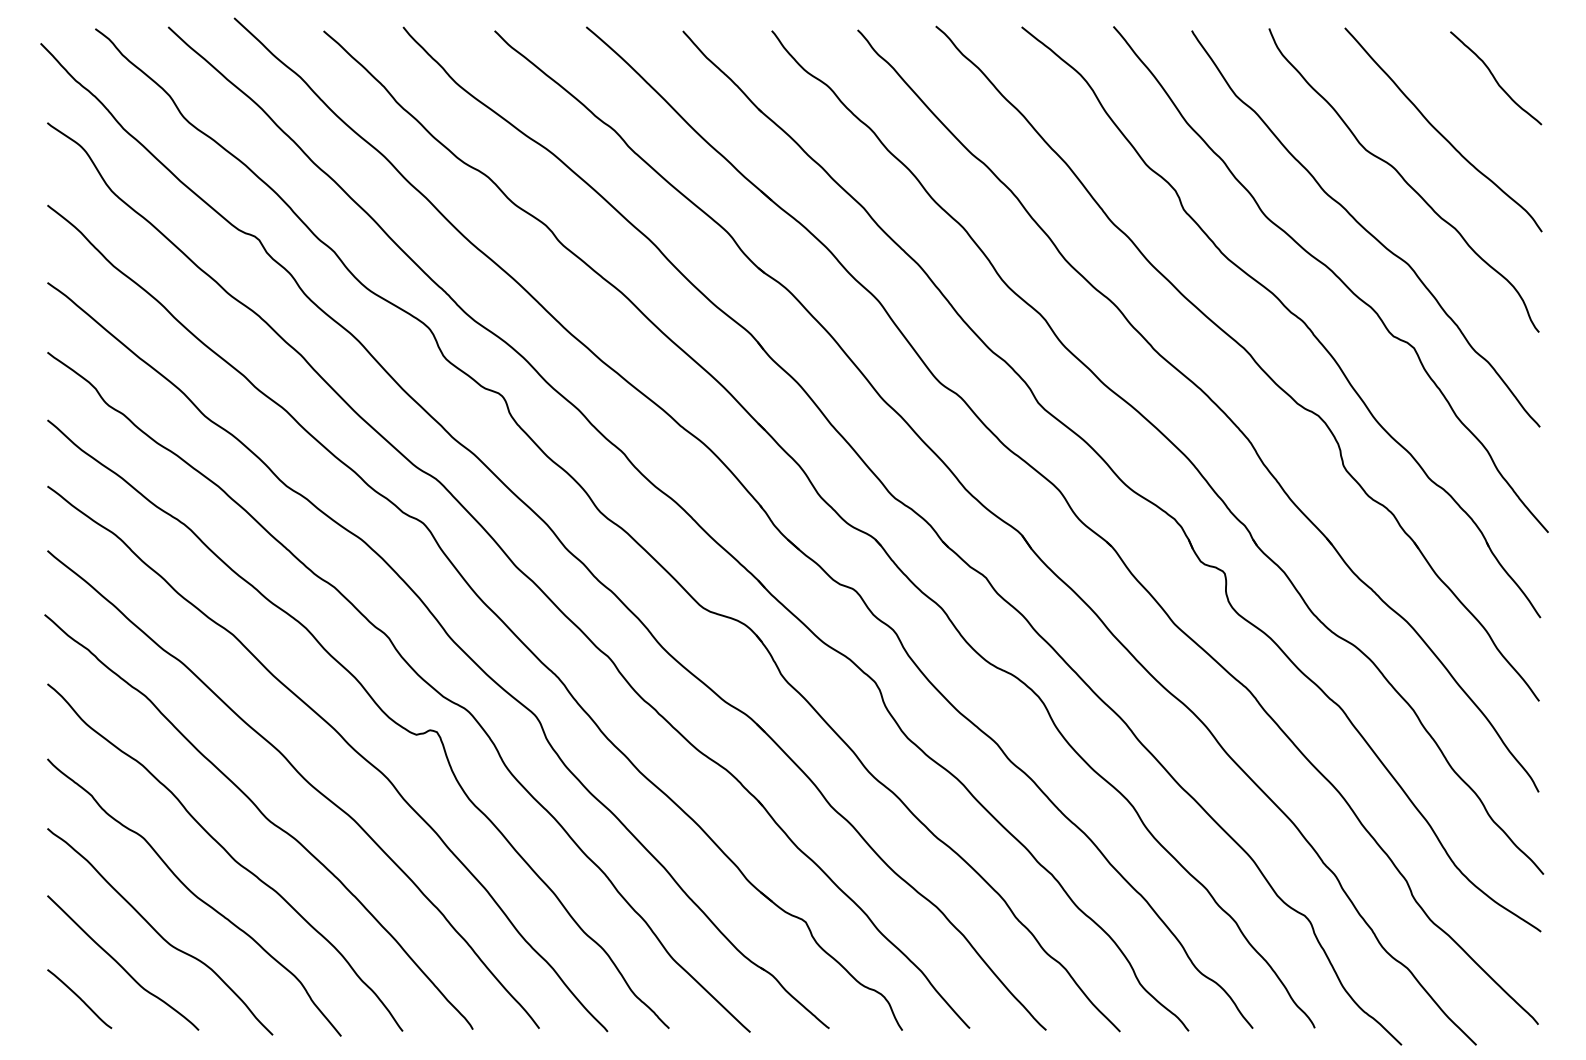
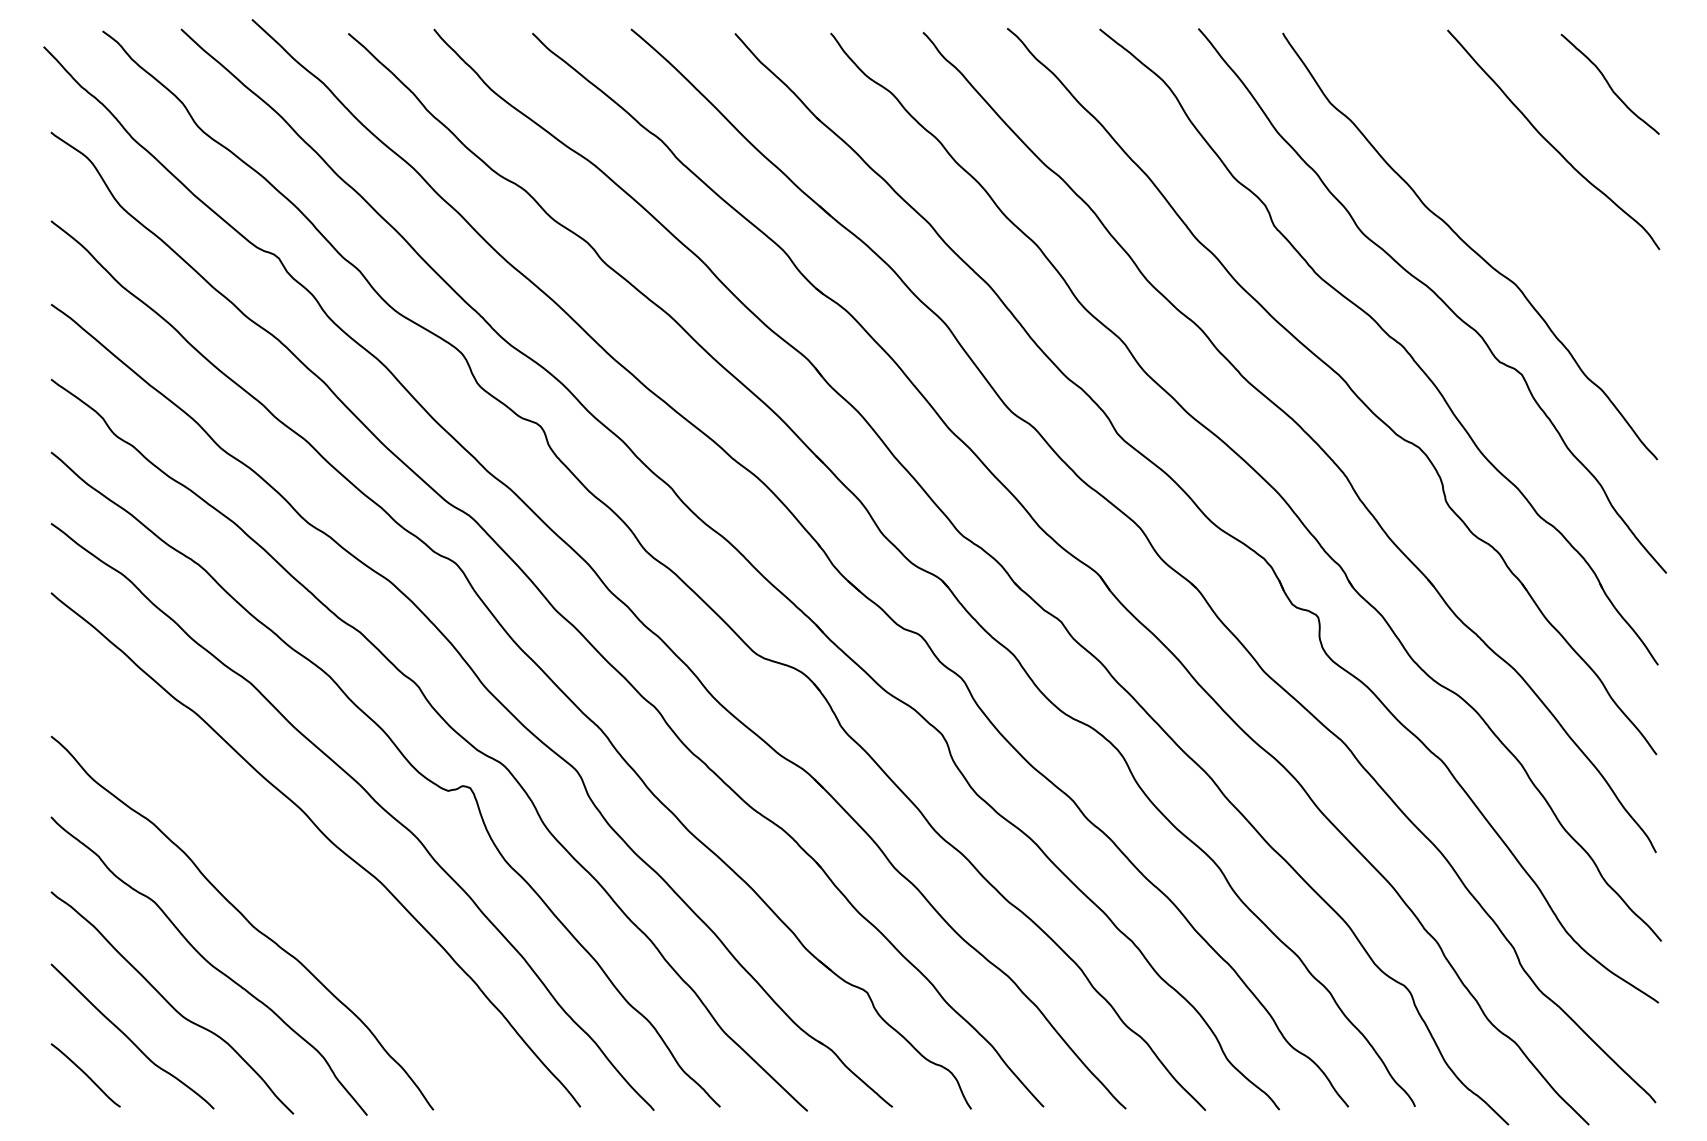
curve: (1404, 180) -> (1511, 194), removed
curve: (263, 816) -> (283, 878), removed

